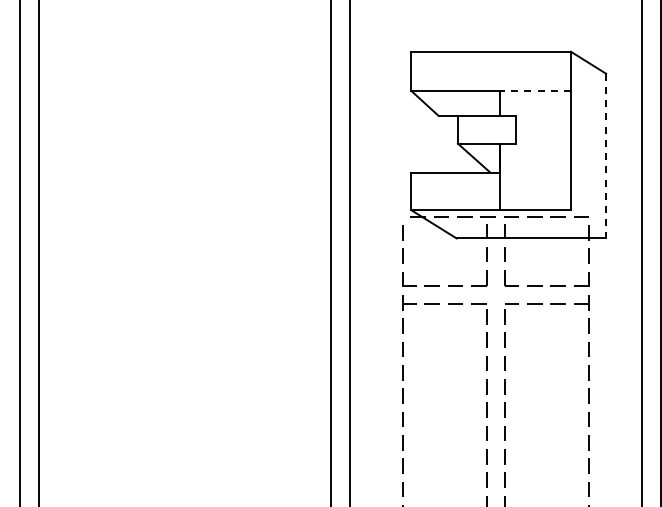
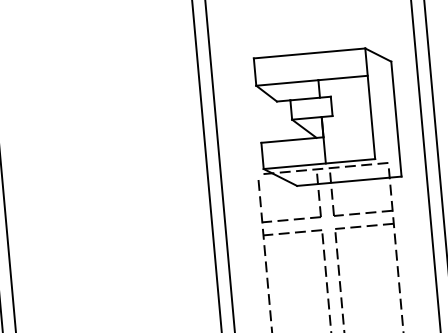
line: (535, 90) -> (342, 77), dashed -> solid
line: (606, 156) -> (396, 119), dashed -> solid

